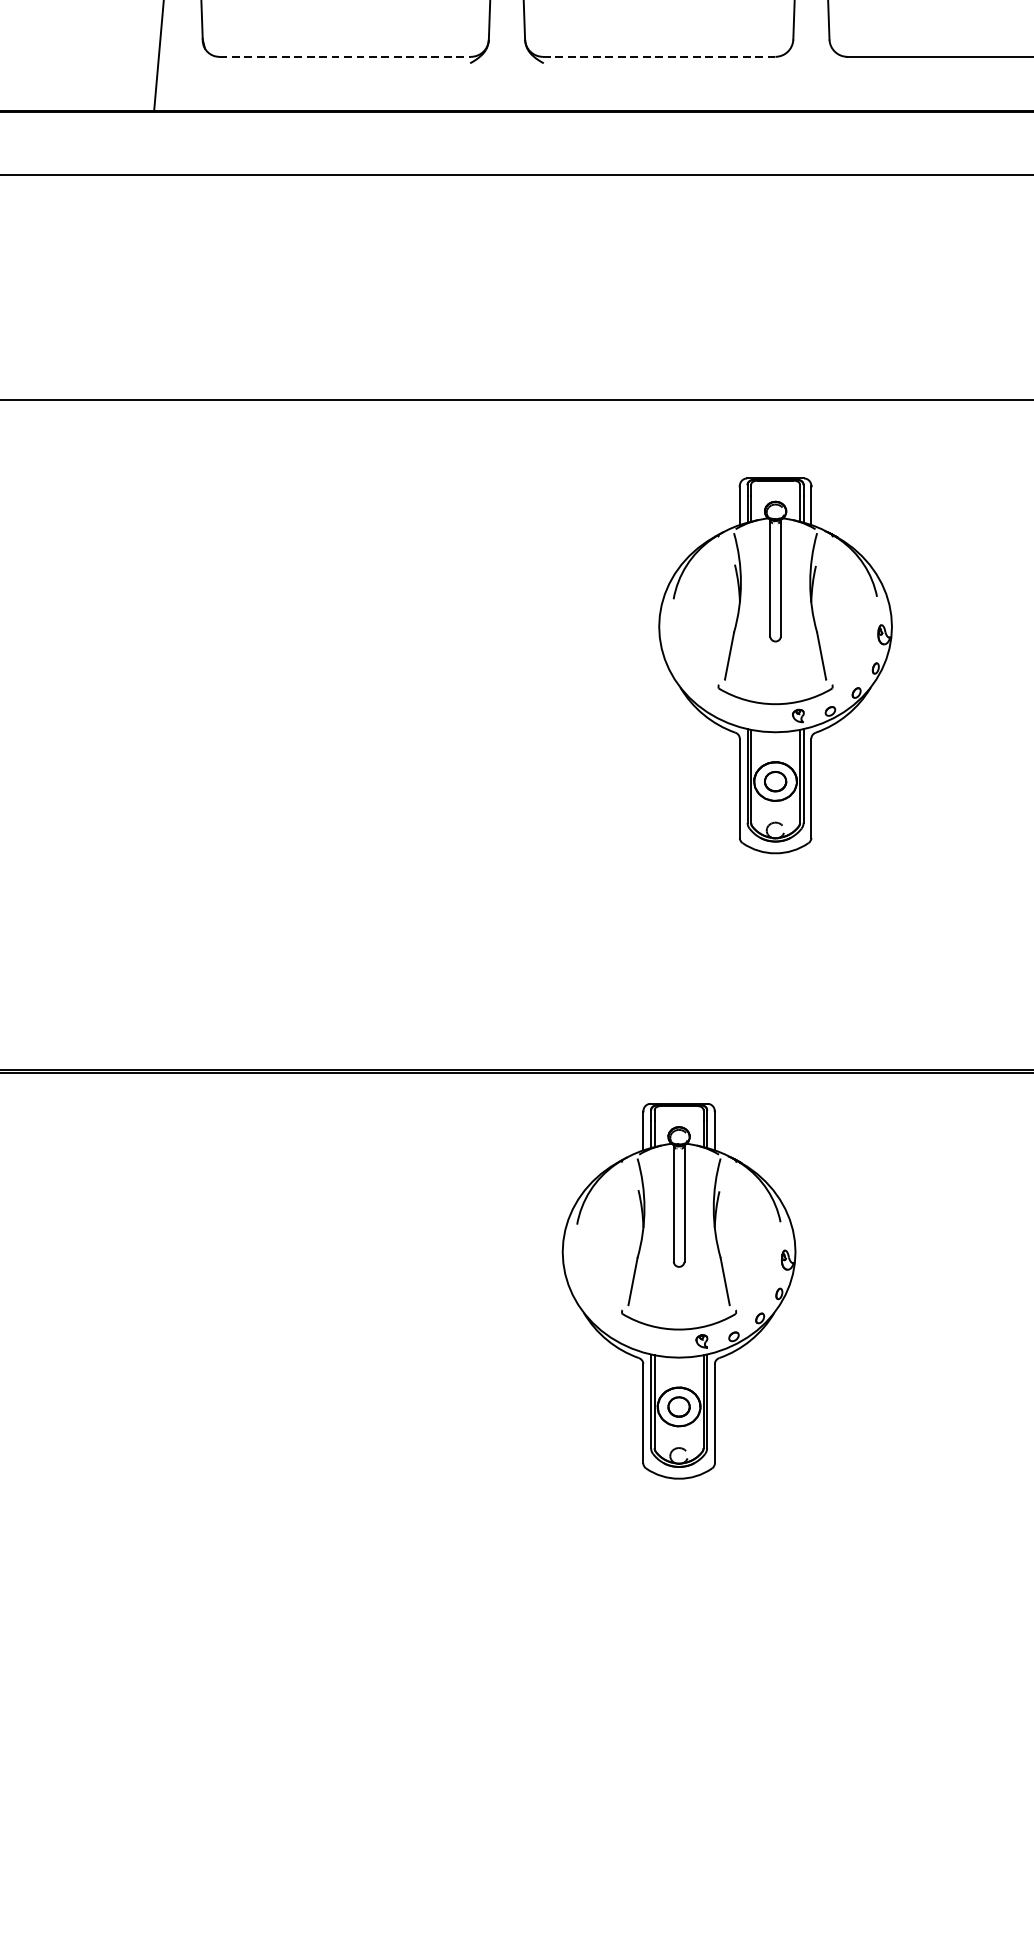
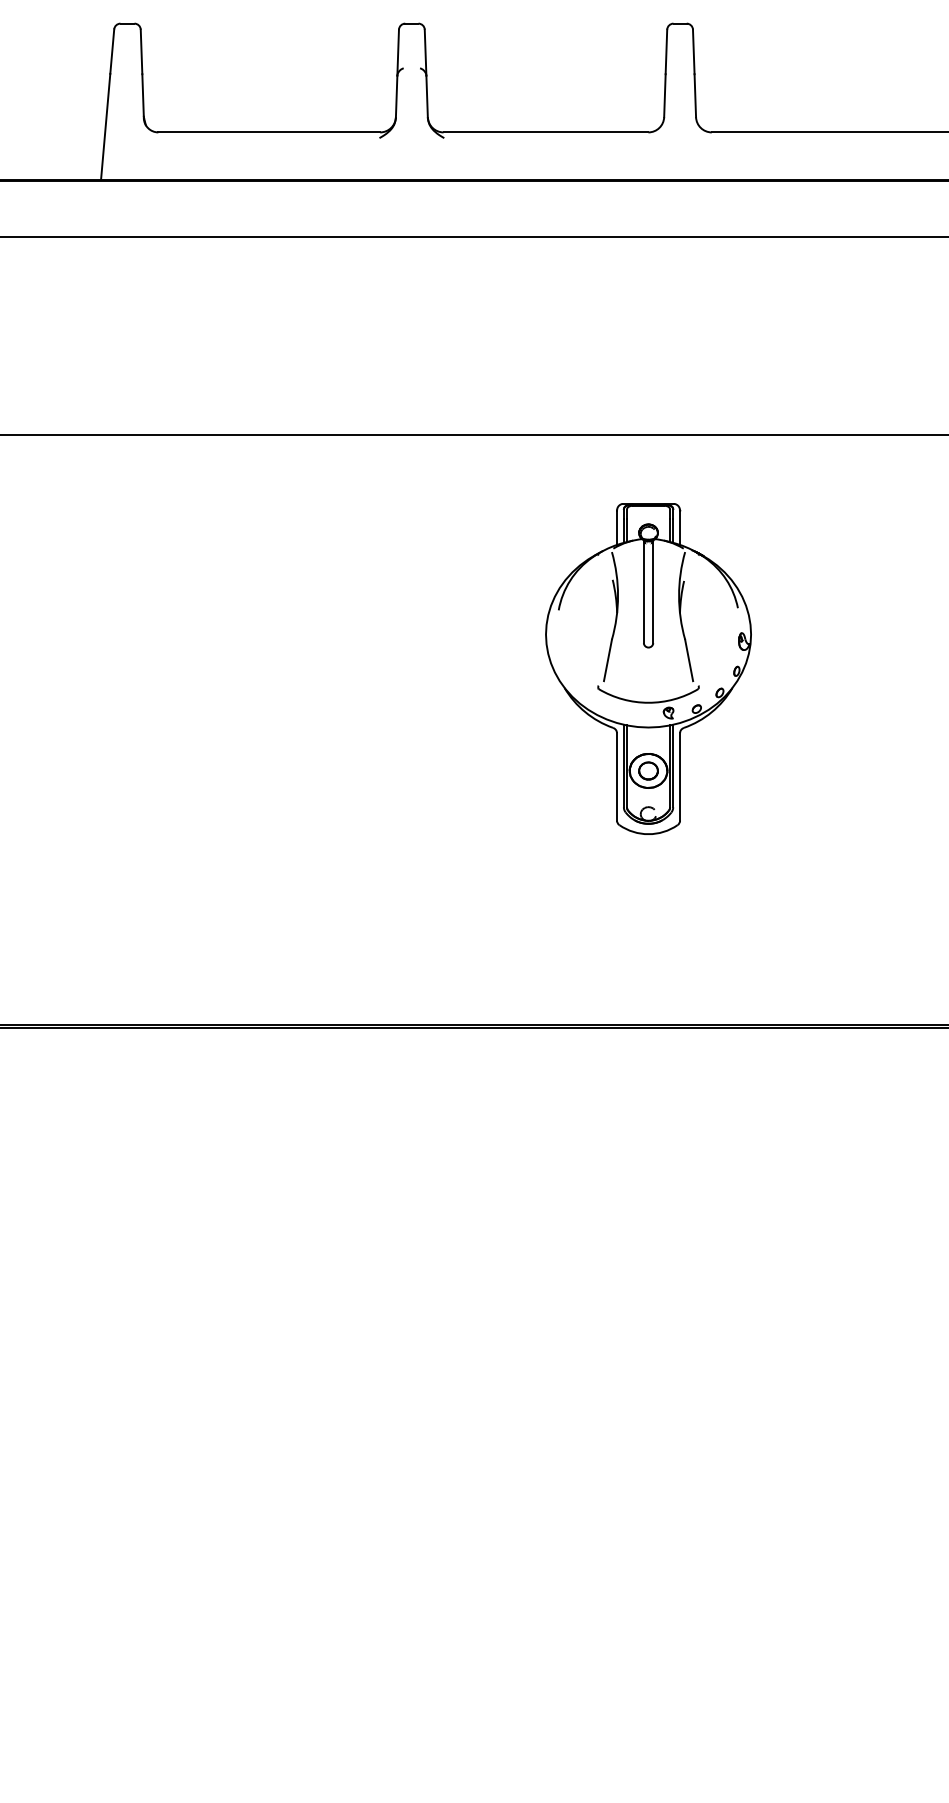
line: (345, 56) -> (269, 132), dashed -> solid
line: (659, 56) -> (546, 132), dashed -> solid
part: (679, 1290) -> (563, 1219), removed

